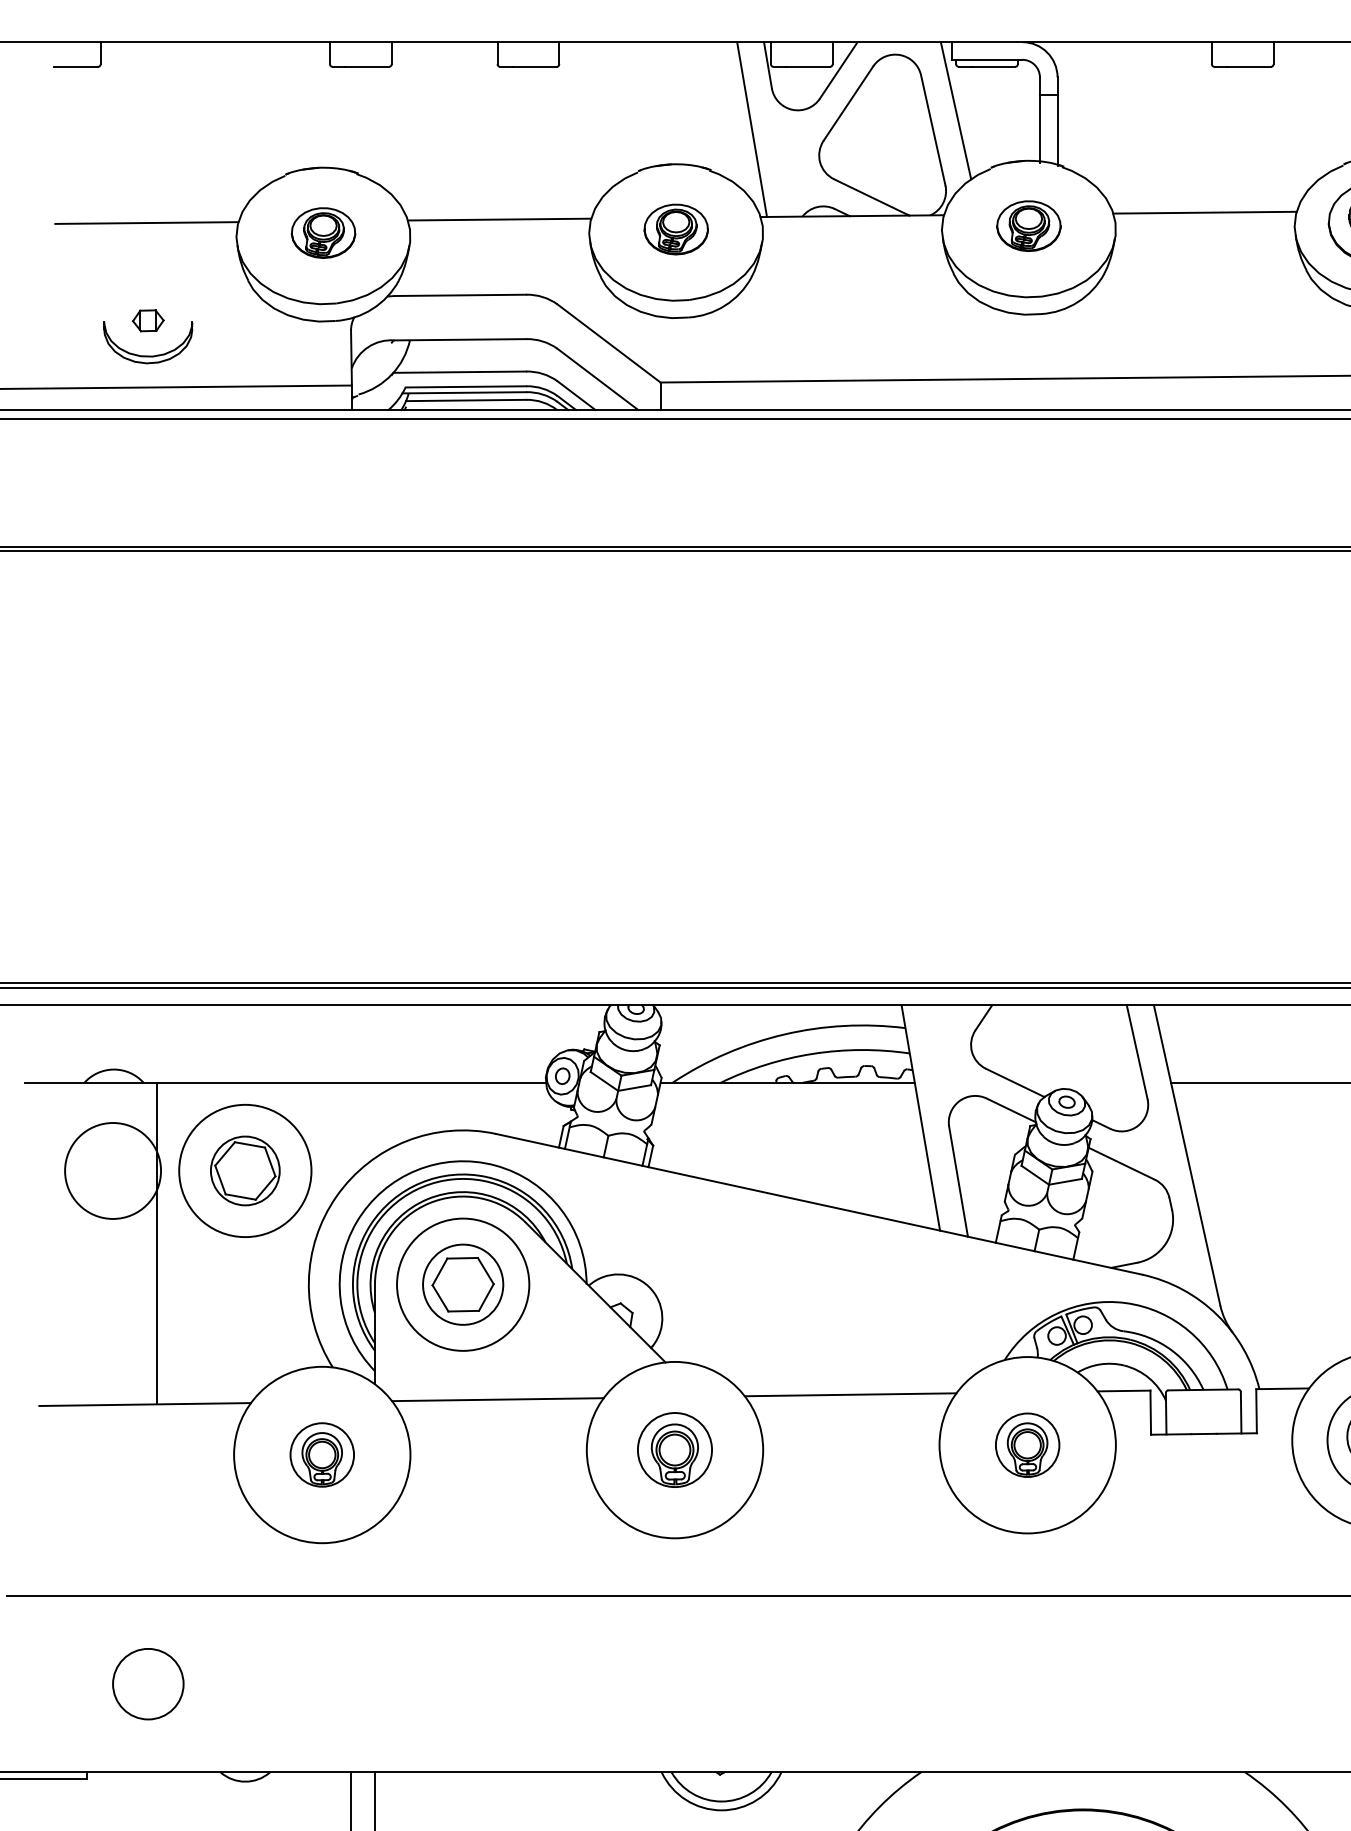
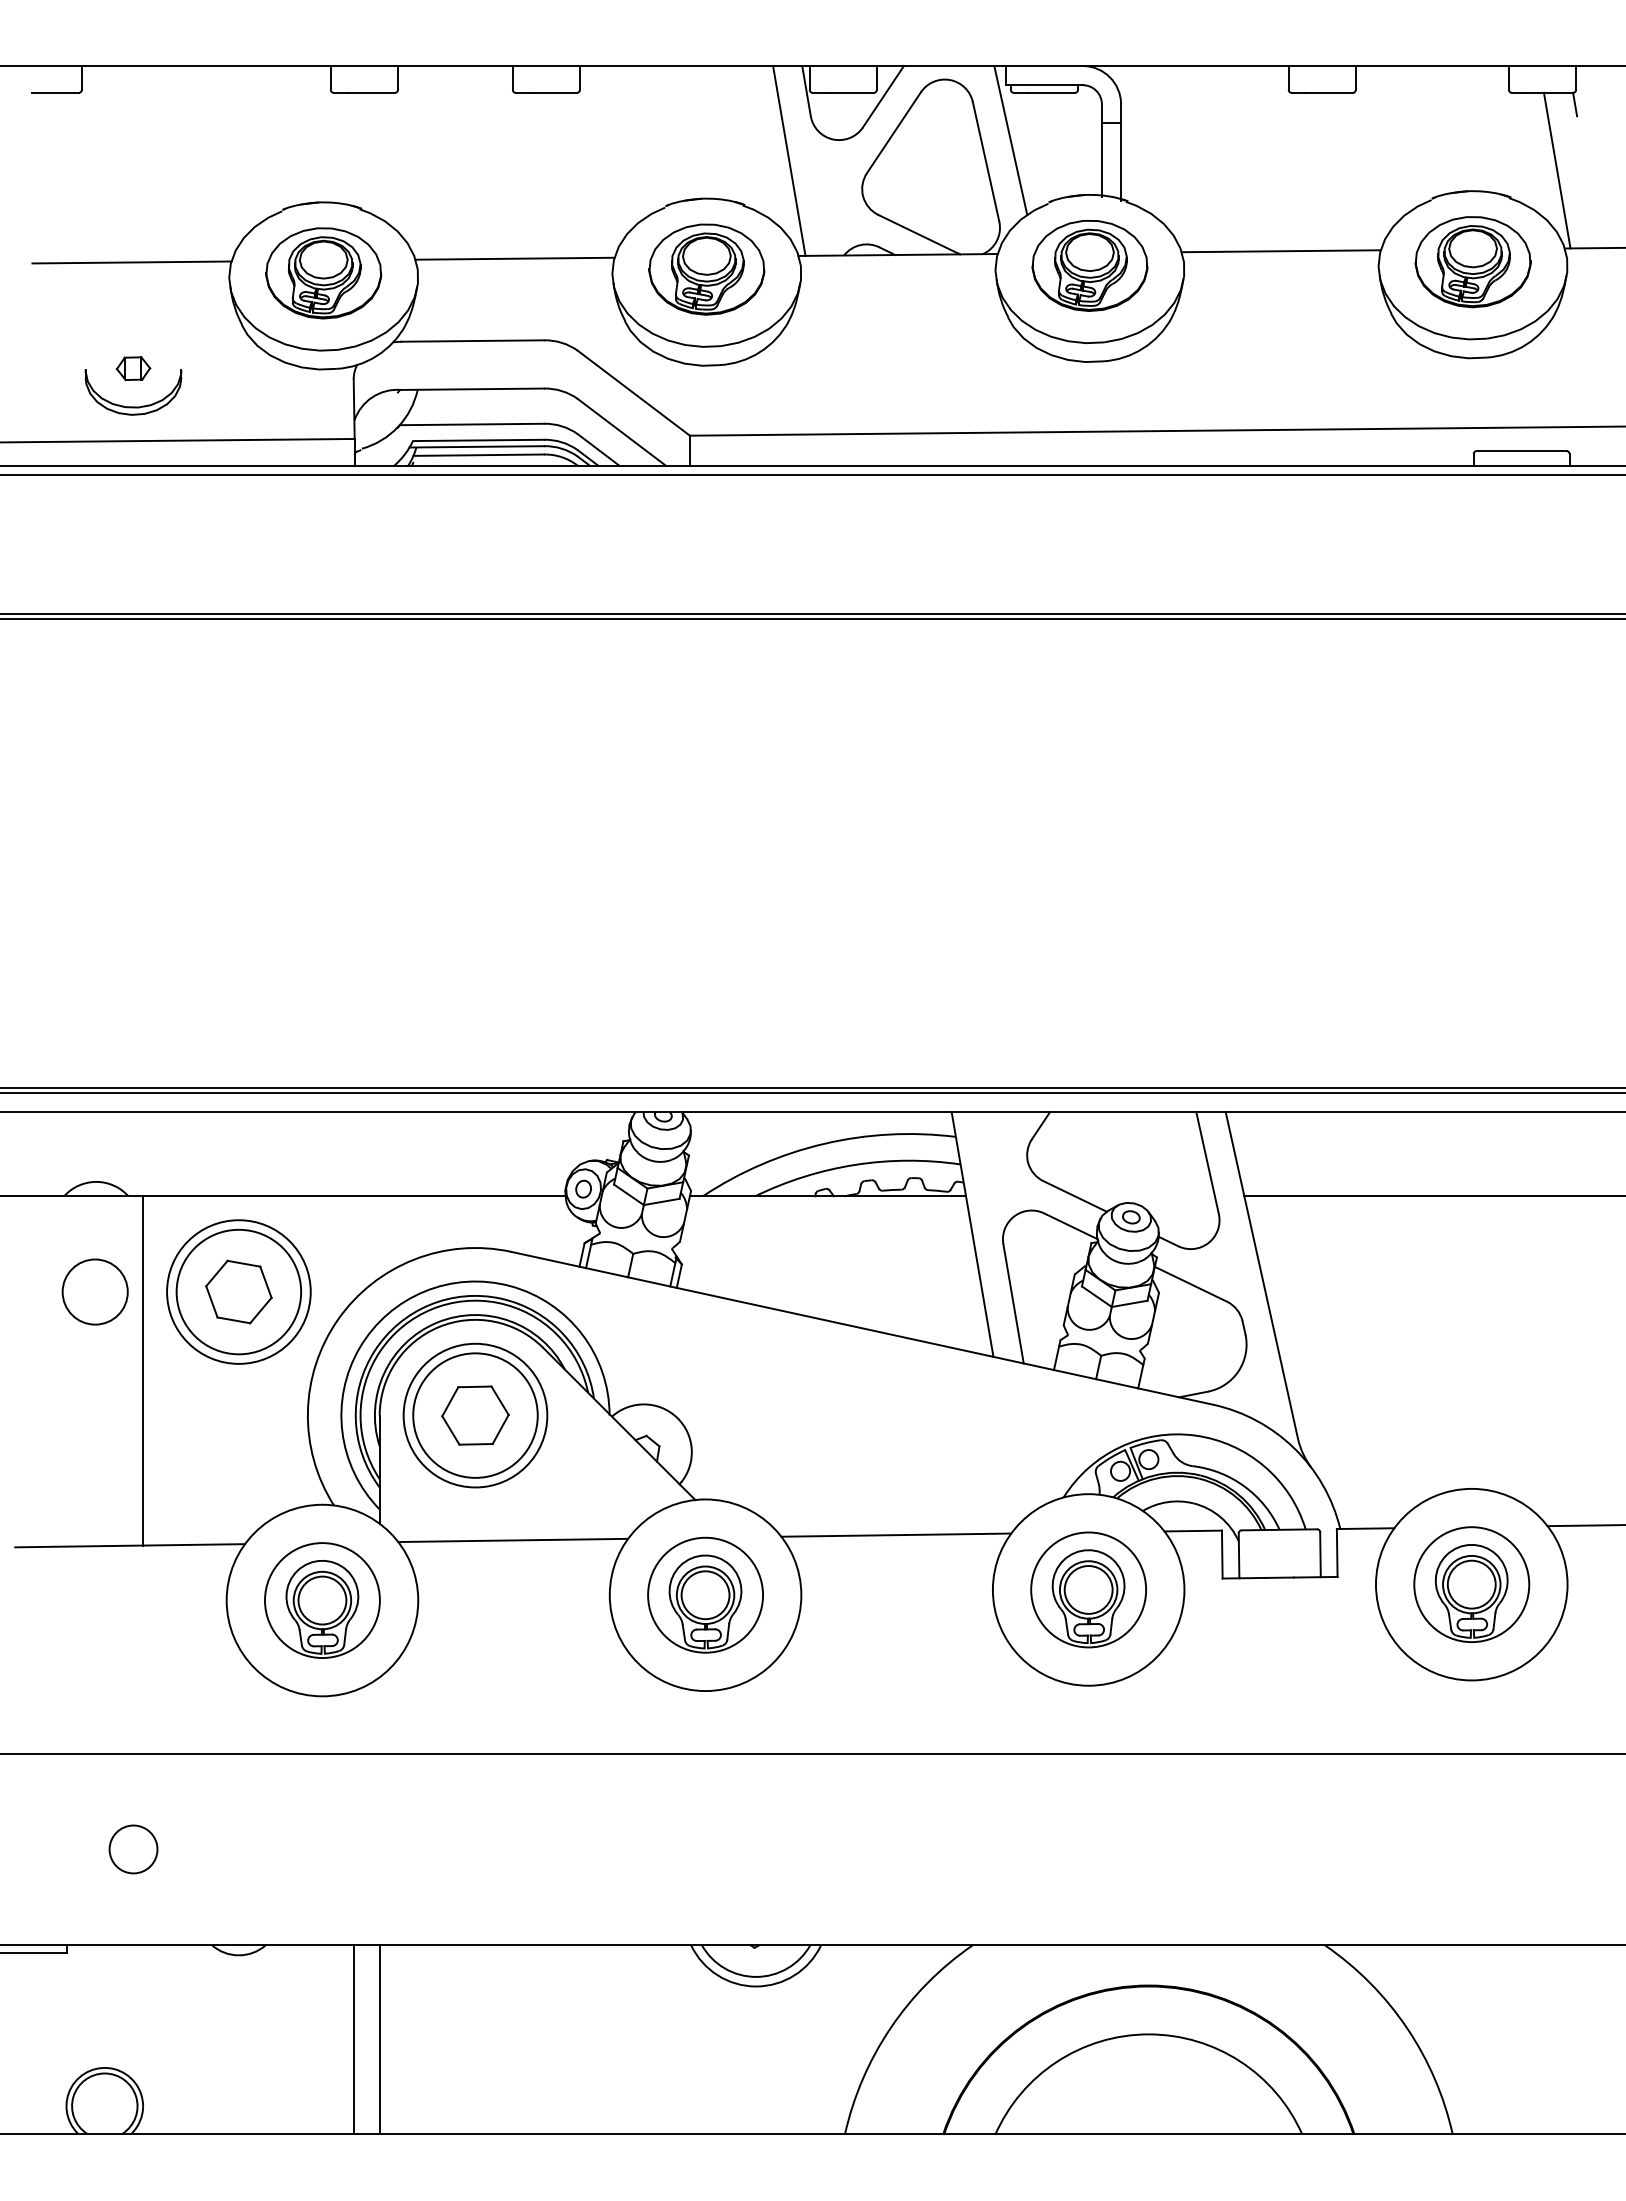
part: (1028, 225) -> (1089, 265), size x1.67
part: (675, 229) -> (706, 269), size x1.67
part: (323, 233) -> (323, 273), size x1.67
circle: (112, 1170) -> (94, 1291), size x0.62
circle: (244, 1170) -> (238, 1291), size x1.67
circle: (463, 1284) -> (475, 1415), size x1.43
part: (1027, 1444) -> (1088, 1589), size x1.67
part: (674, 1449) -> (705, 1594), size x1.43
part: (322, 1454) -> (322, 1600), size x1.67
circle: (148, 1684) -> (133, 1849), size x0.62

